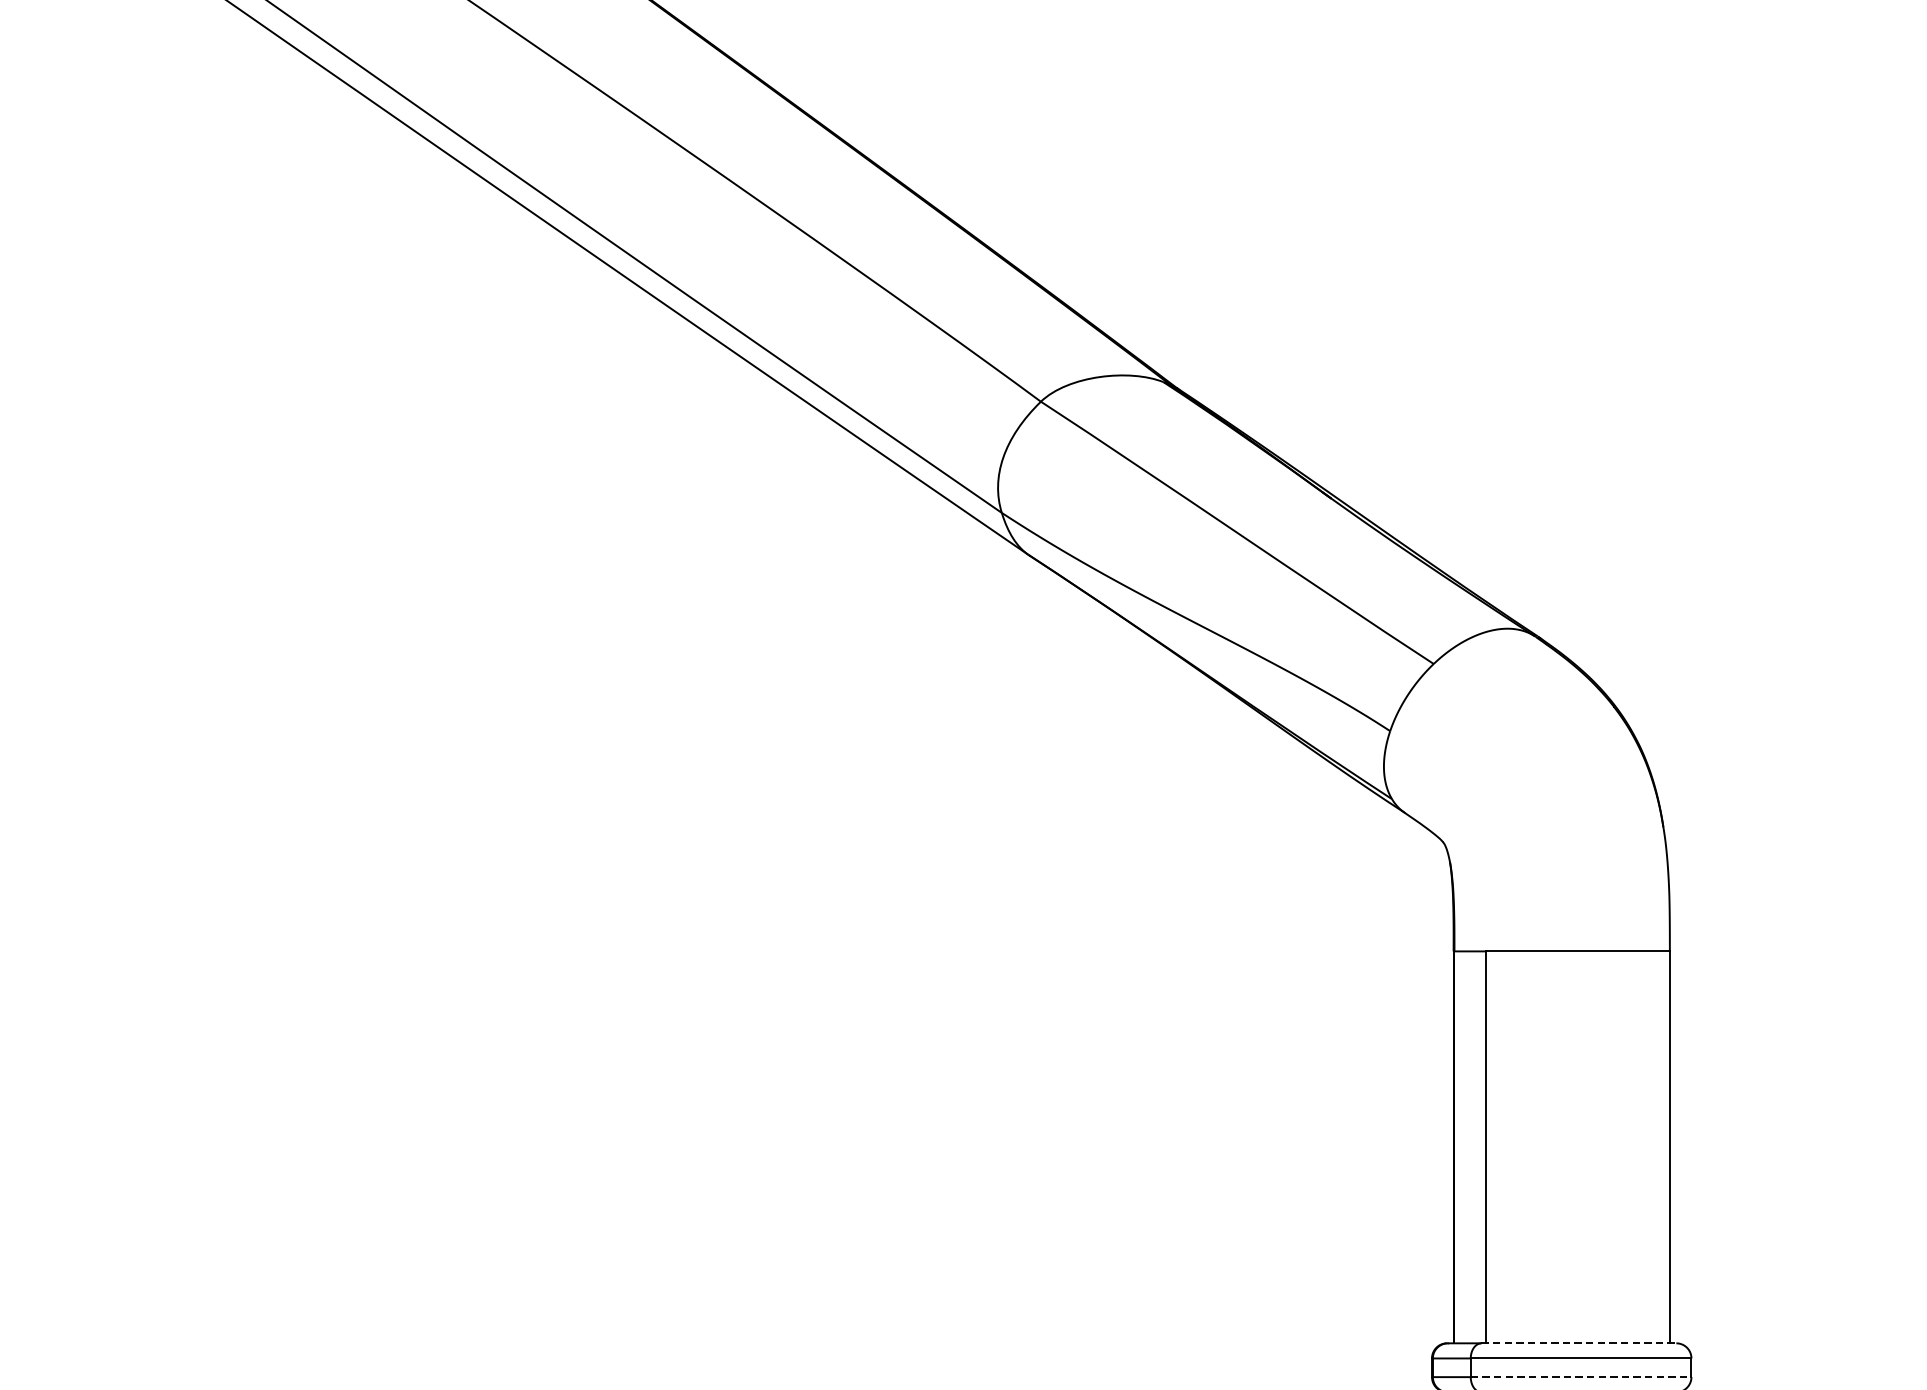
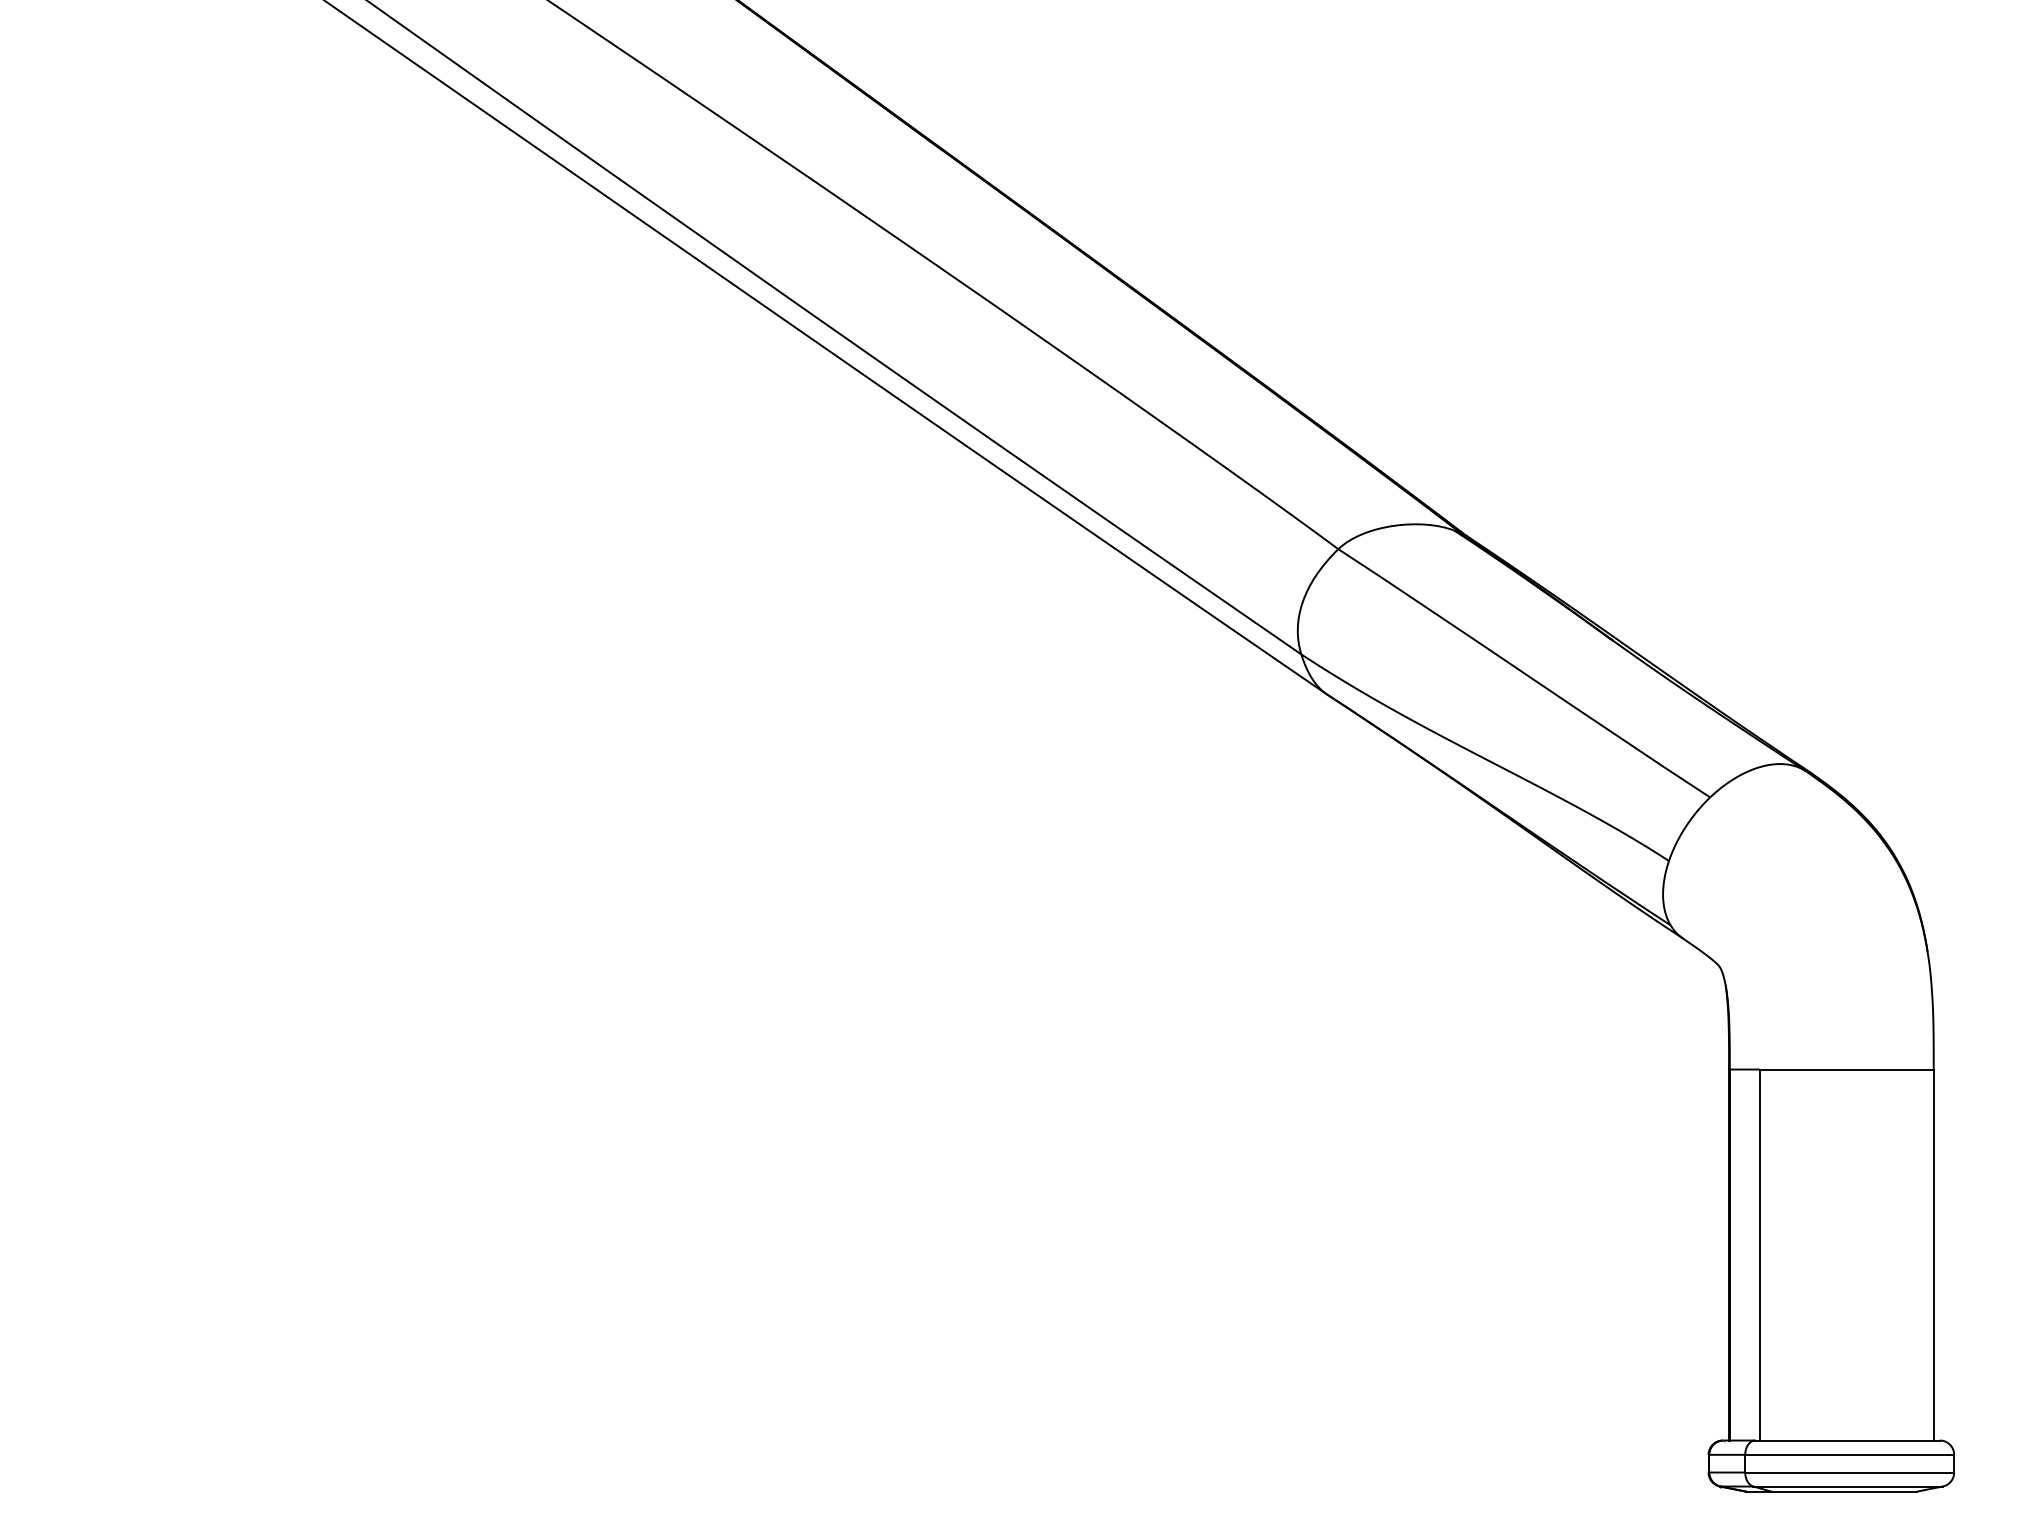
line: (1579, 1343) -> (1848, 1440), dashed -> solid
line: (1581, 1377) -> (1850, 1472), dashed -> solid

